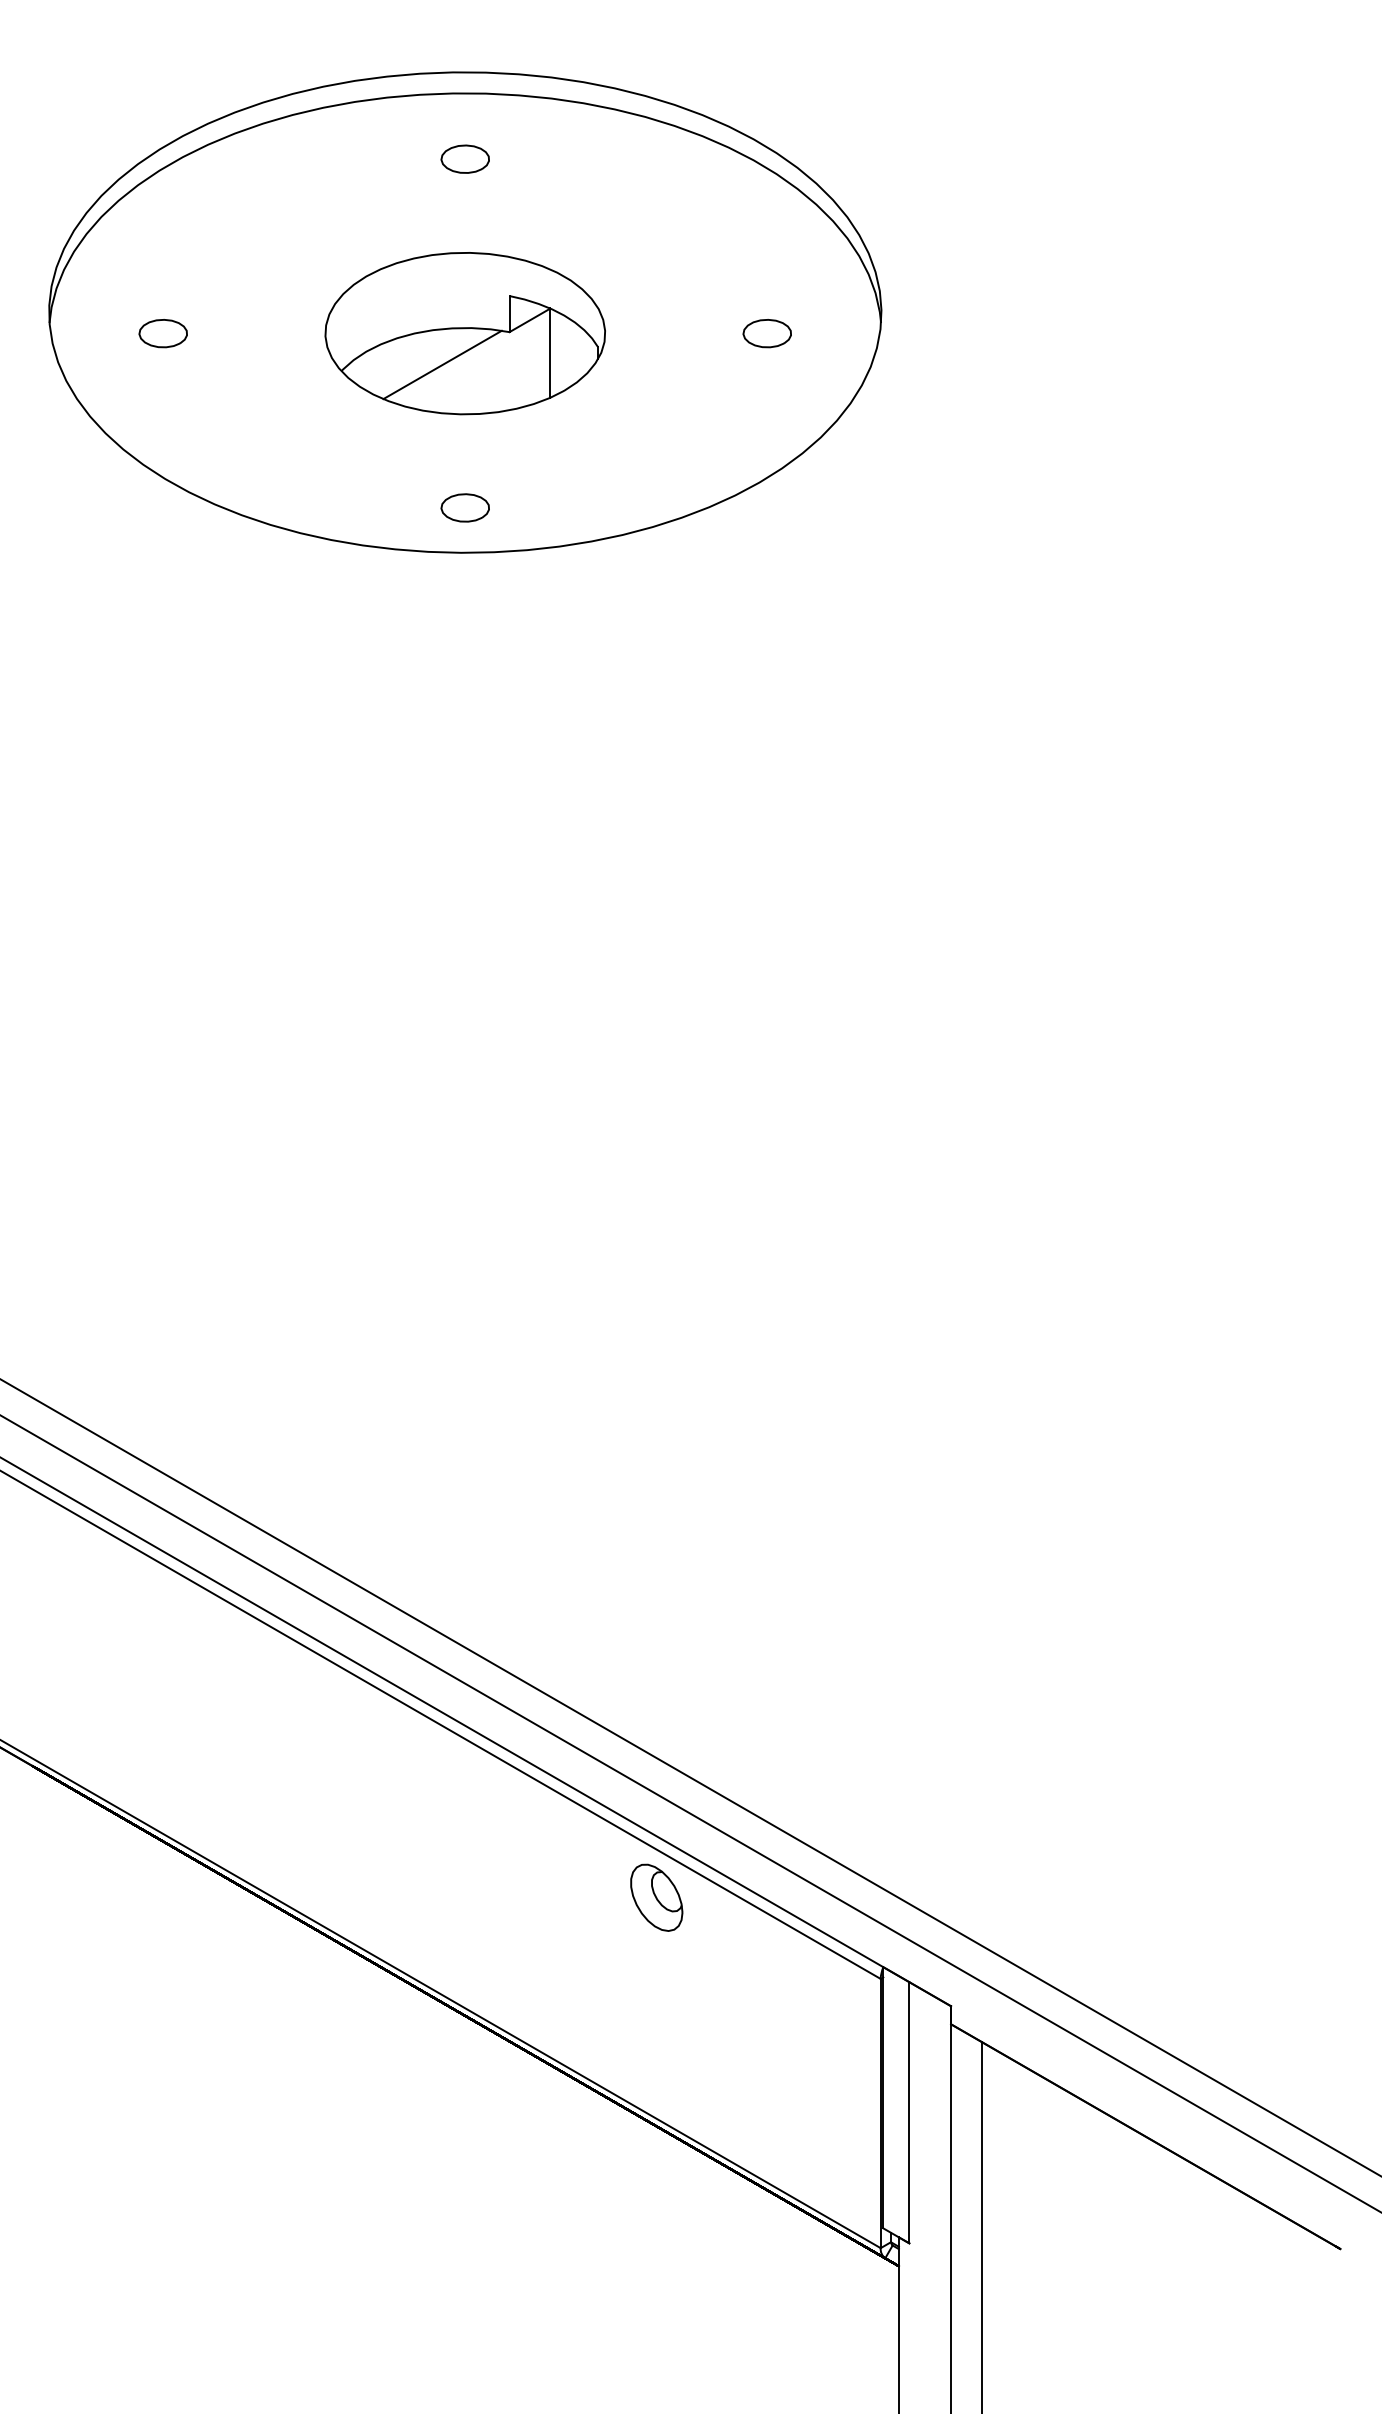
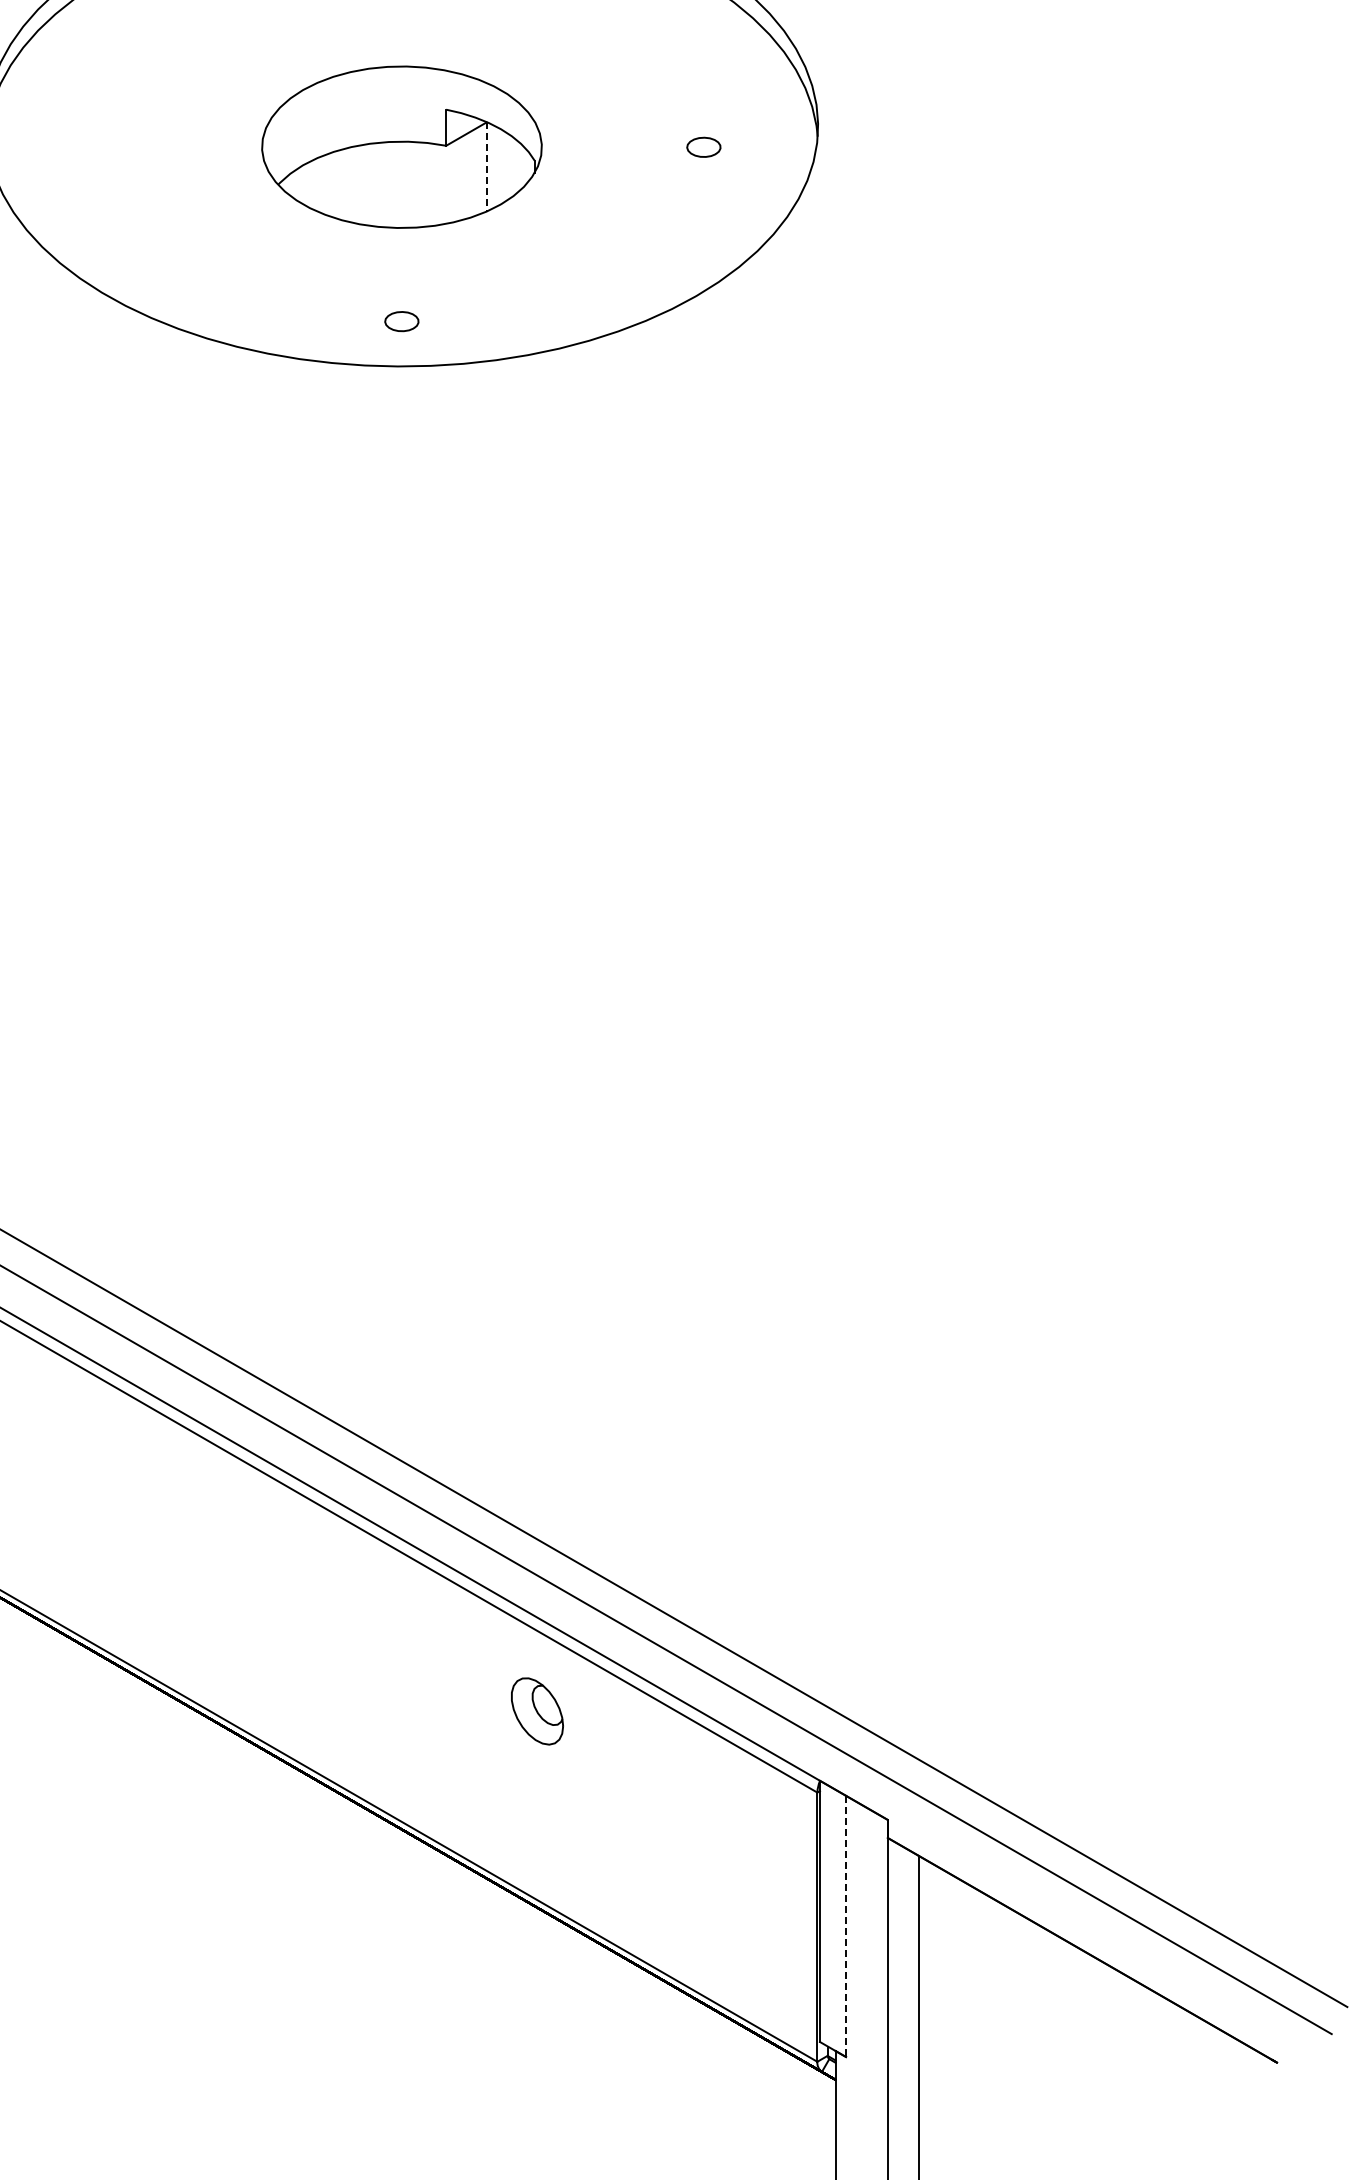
part: (162, 333) -> (99, 147), removed
part: (766, 333) -> (703, 147), size x0.7
line: (549, 353) -> (486, 167), solid -> dashed
line: (442, 364) -> (379, 178), removed
part: (464, 507) -> (401, 321), size x0.7
part: (656, 1897) -> (537, 1711), moved
line: (909, 2112) -> (846, 1926), solid -> dashed

